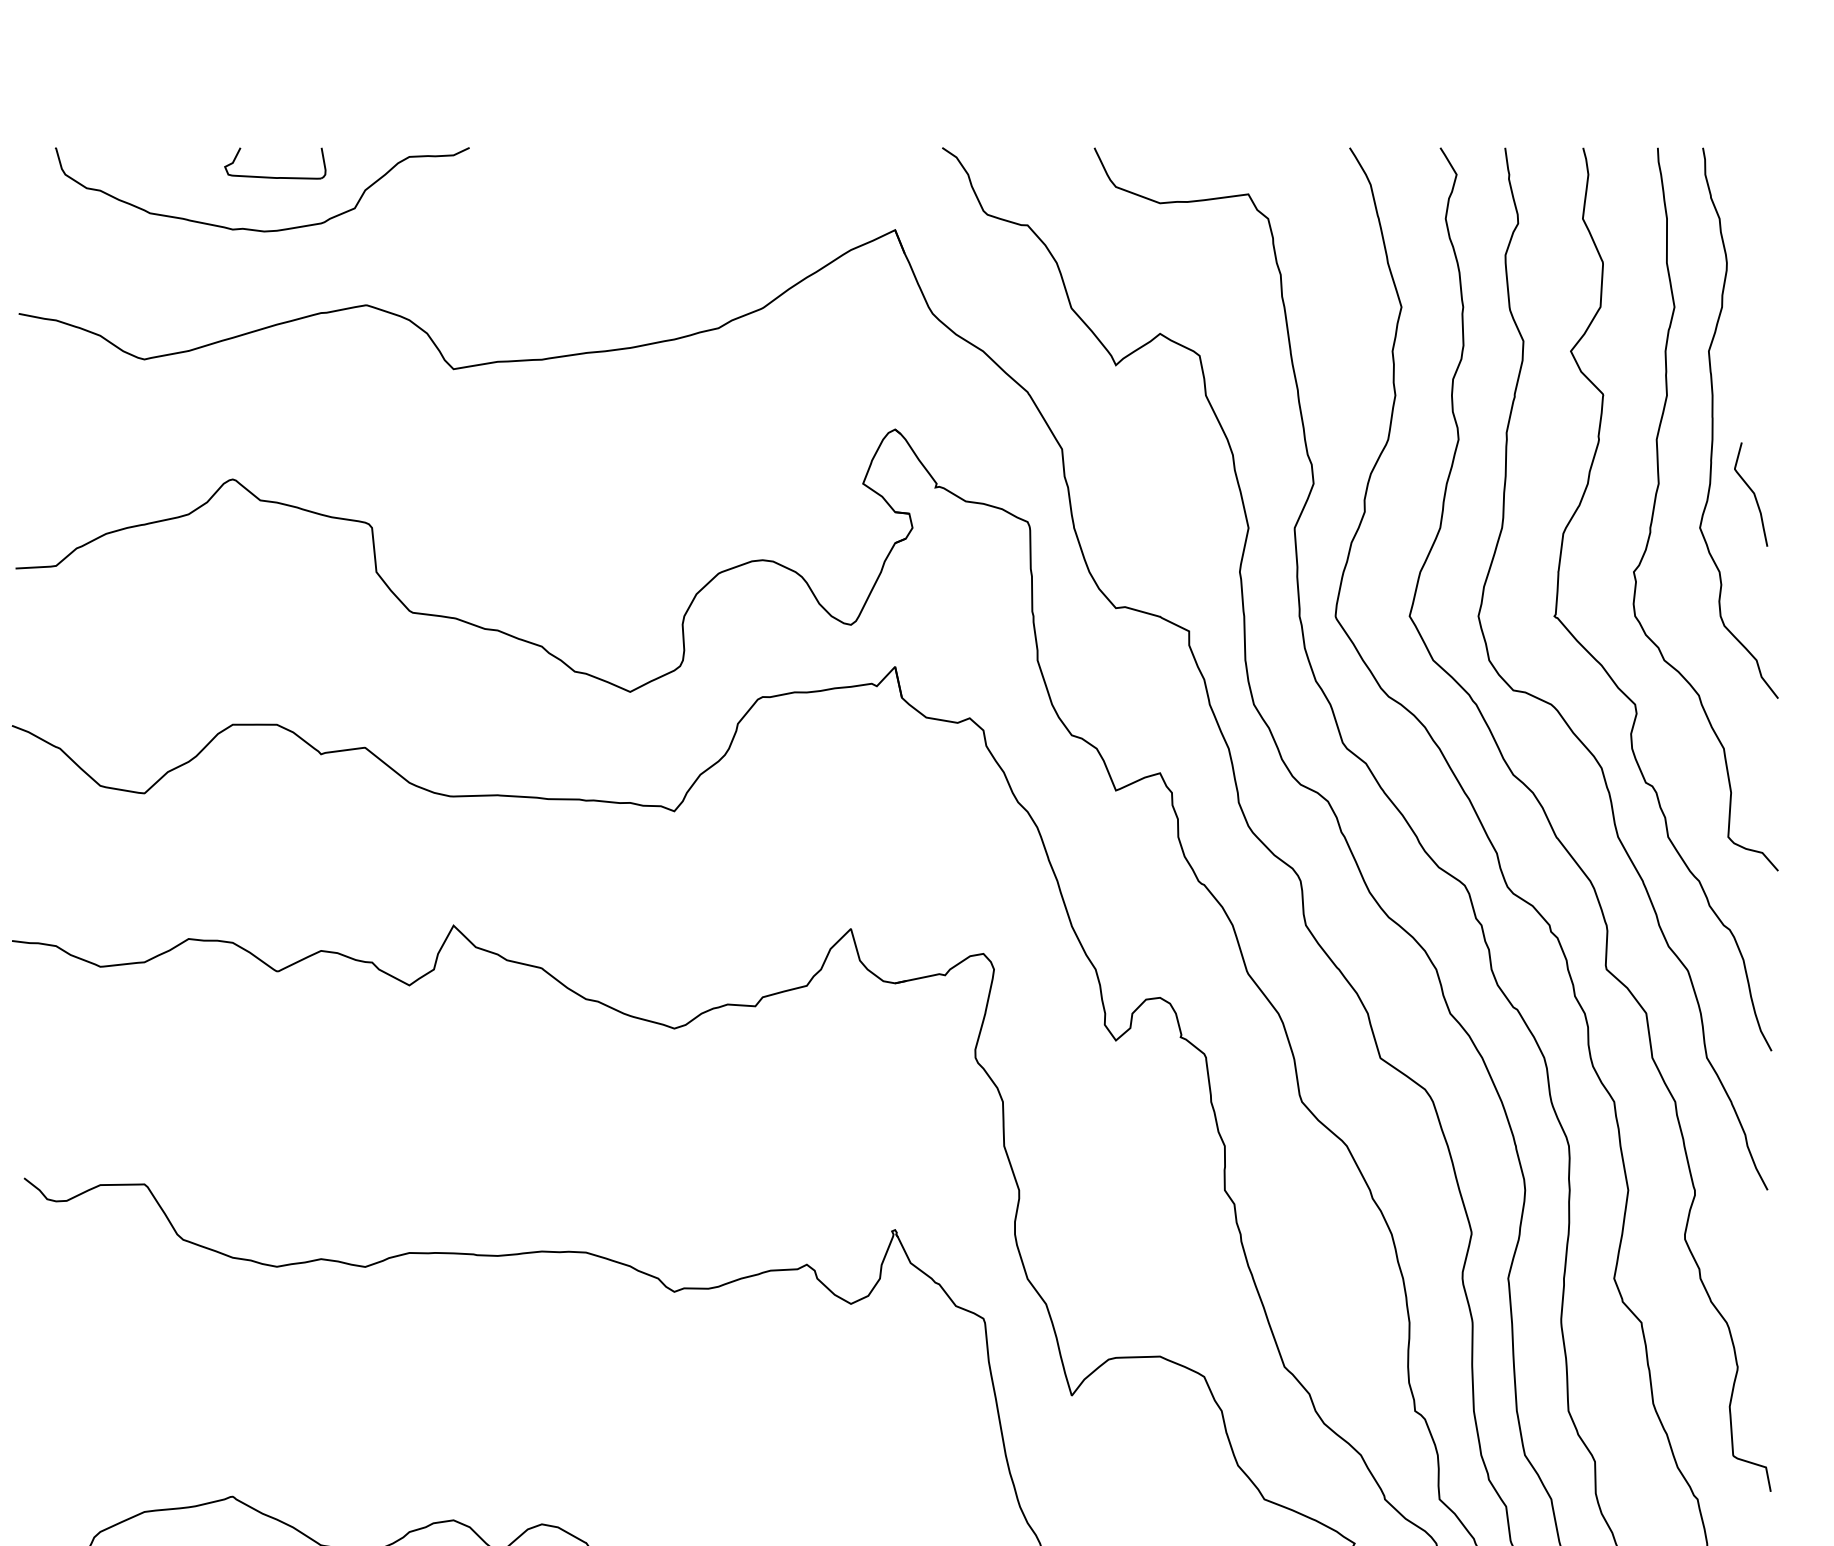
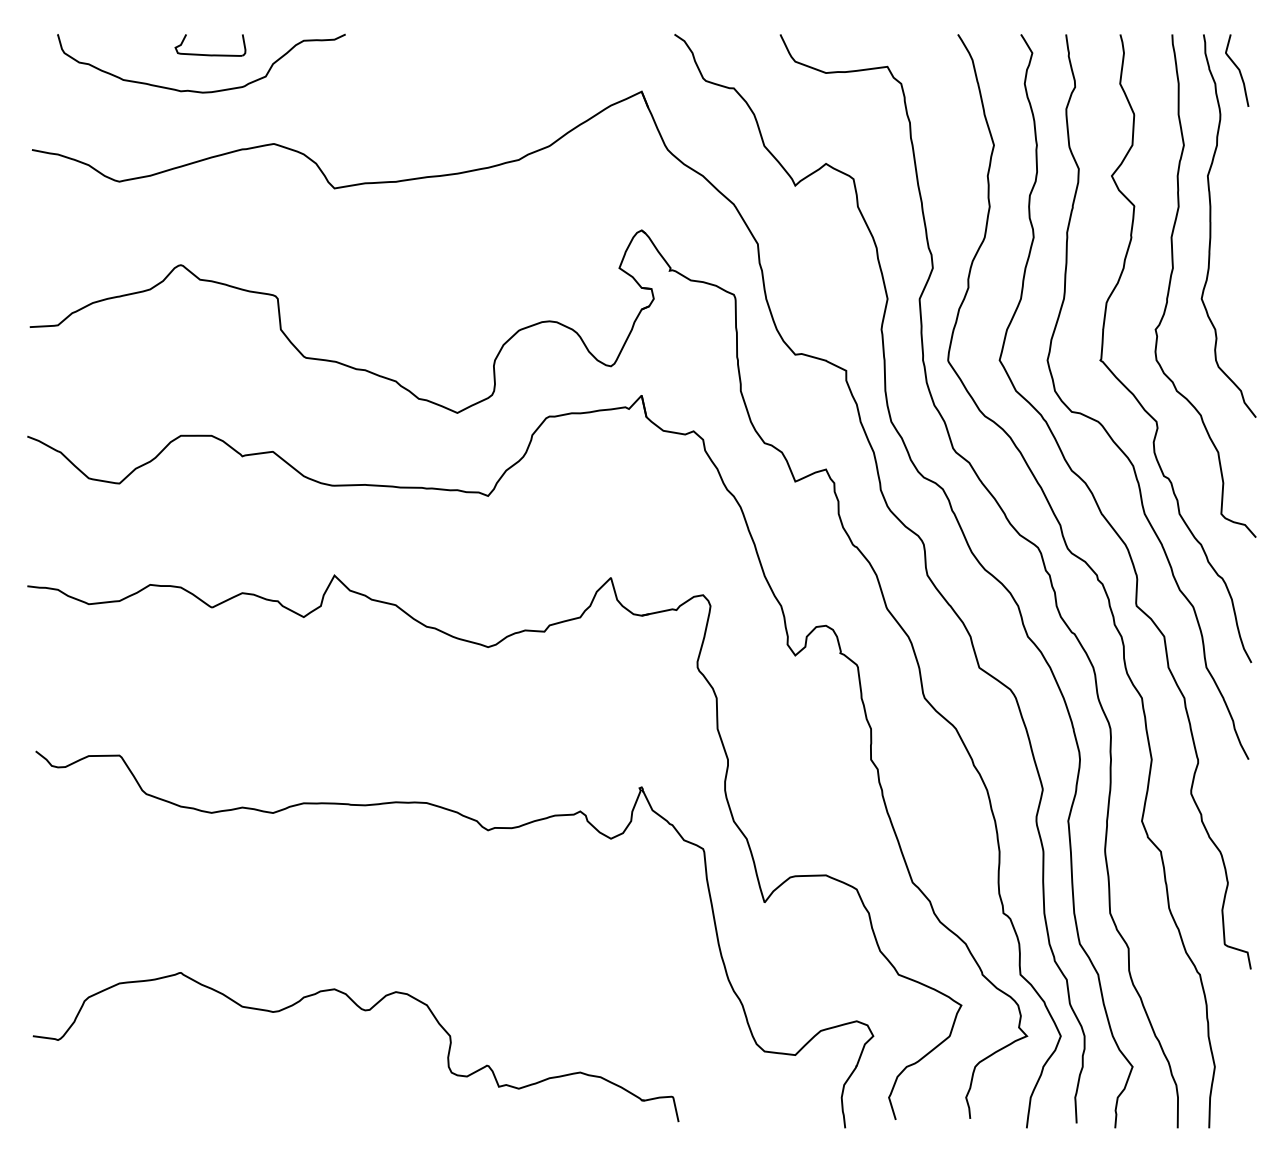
curve: (1751, 492) -> (1237, 69), moved

